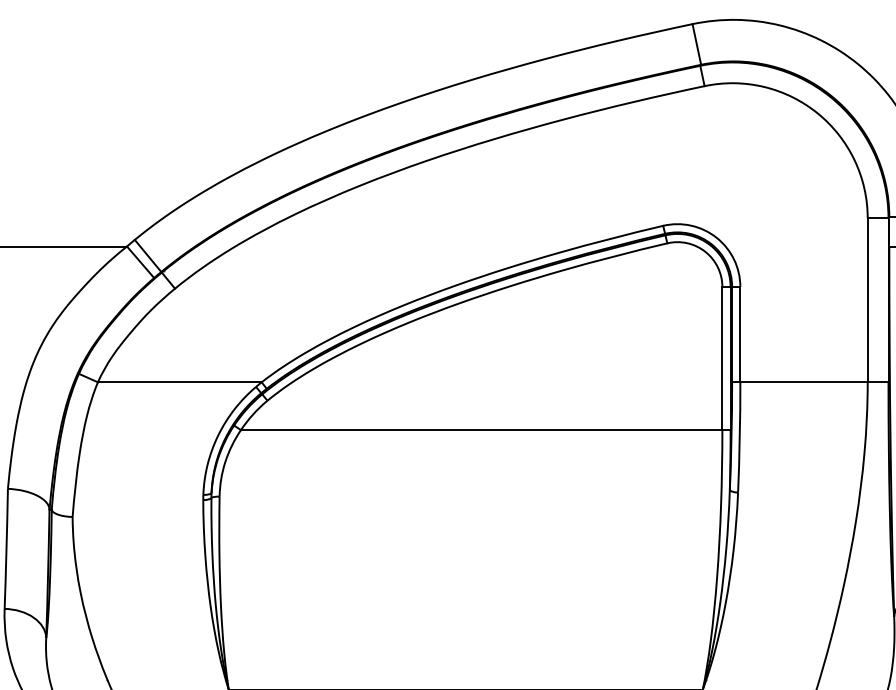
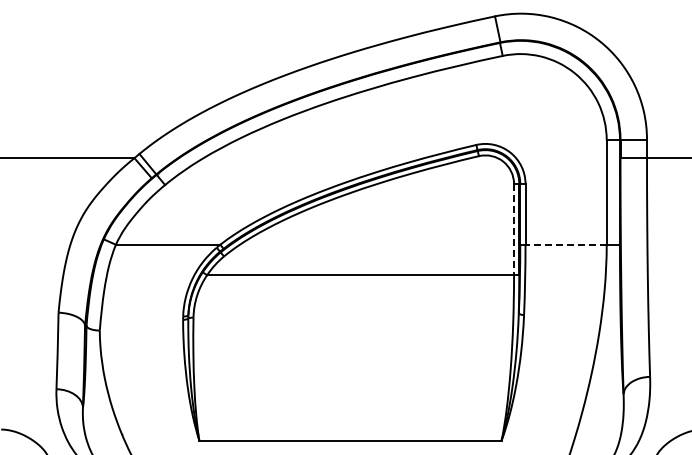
line: (723, 358) -> (514, 229), solid -> dashed
line: (804, 381) -> (566, 244), solid -> dashed

